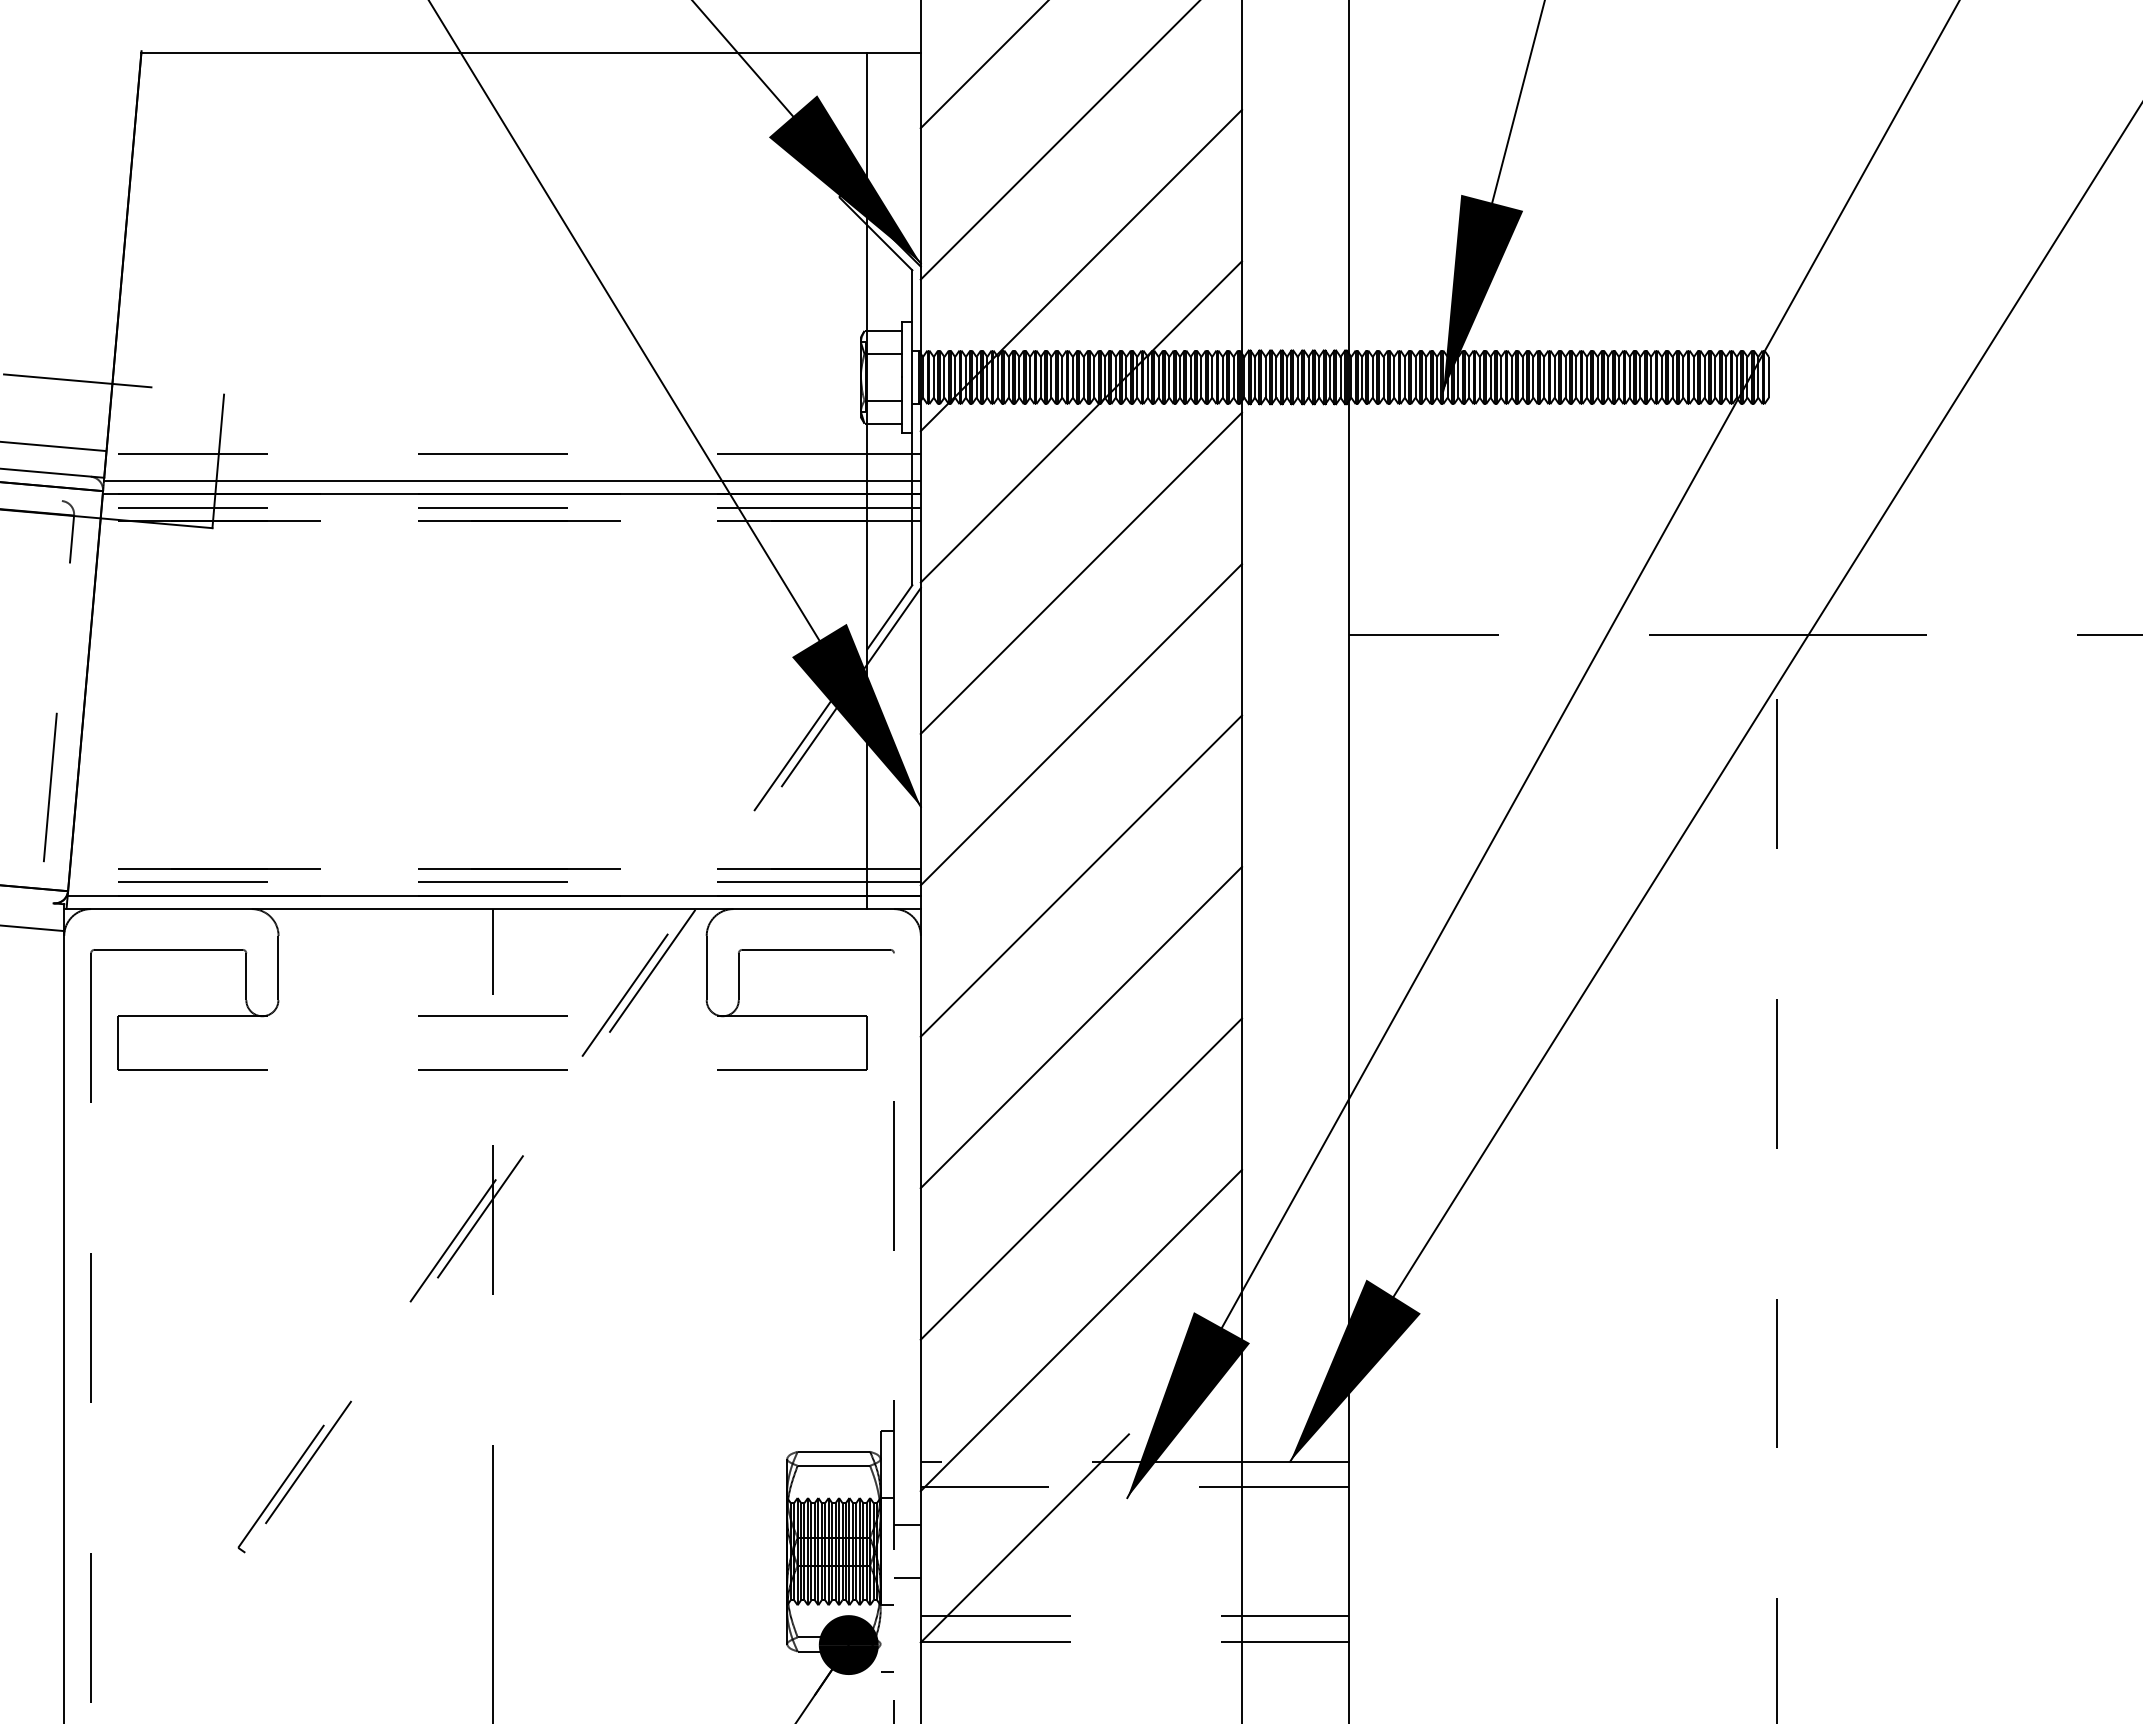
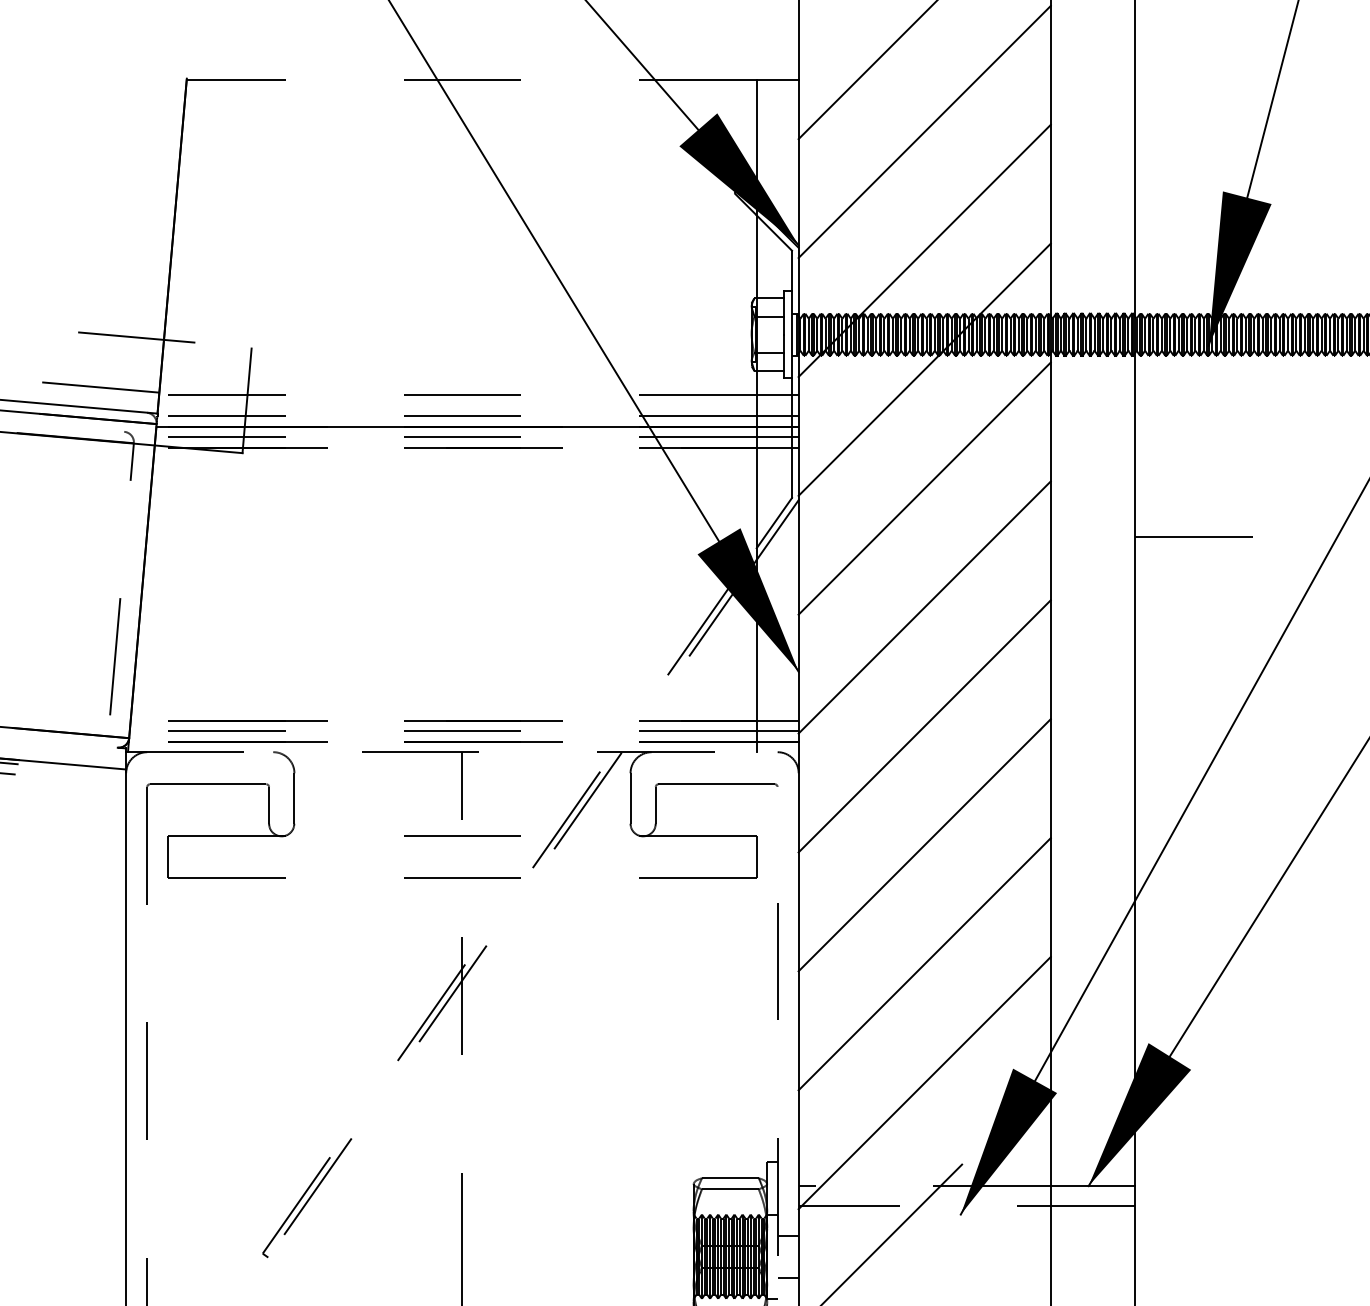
line: (504, 52) -> (471, 79), solid -> dashed
line: (485, 480) -> (456, 415), solid -> dashed
line: (467, 895) -> (442, 741), solid -> dashed
line: (493, 909) -> (463, 752), solid -> dashed

